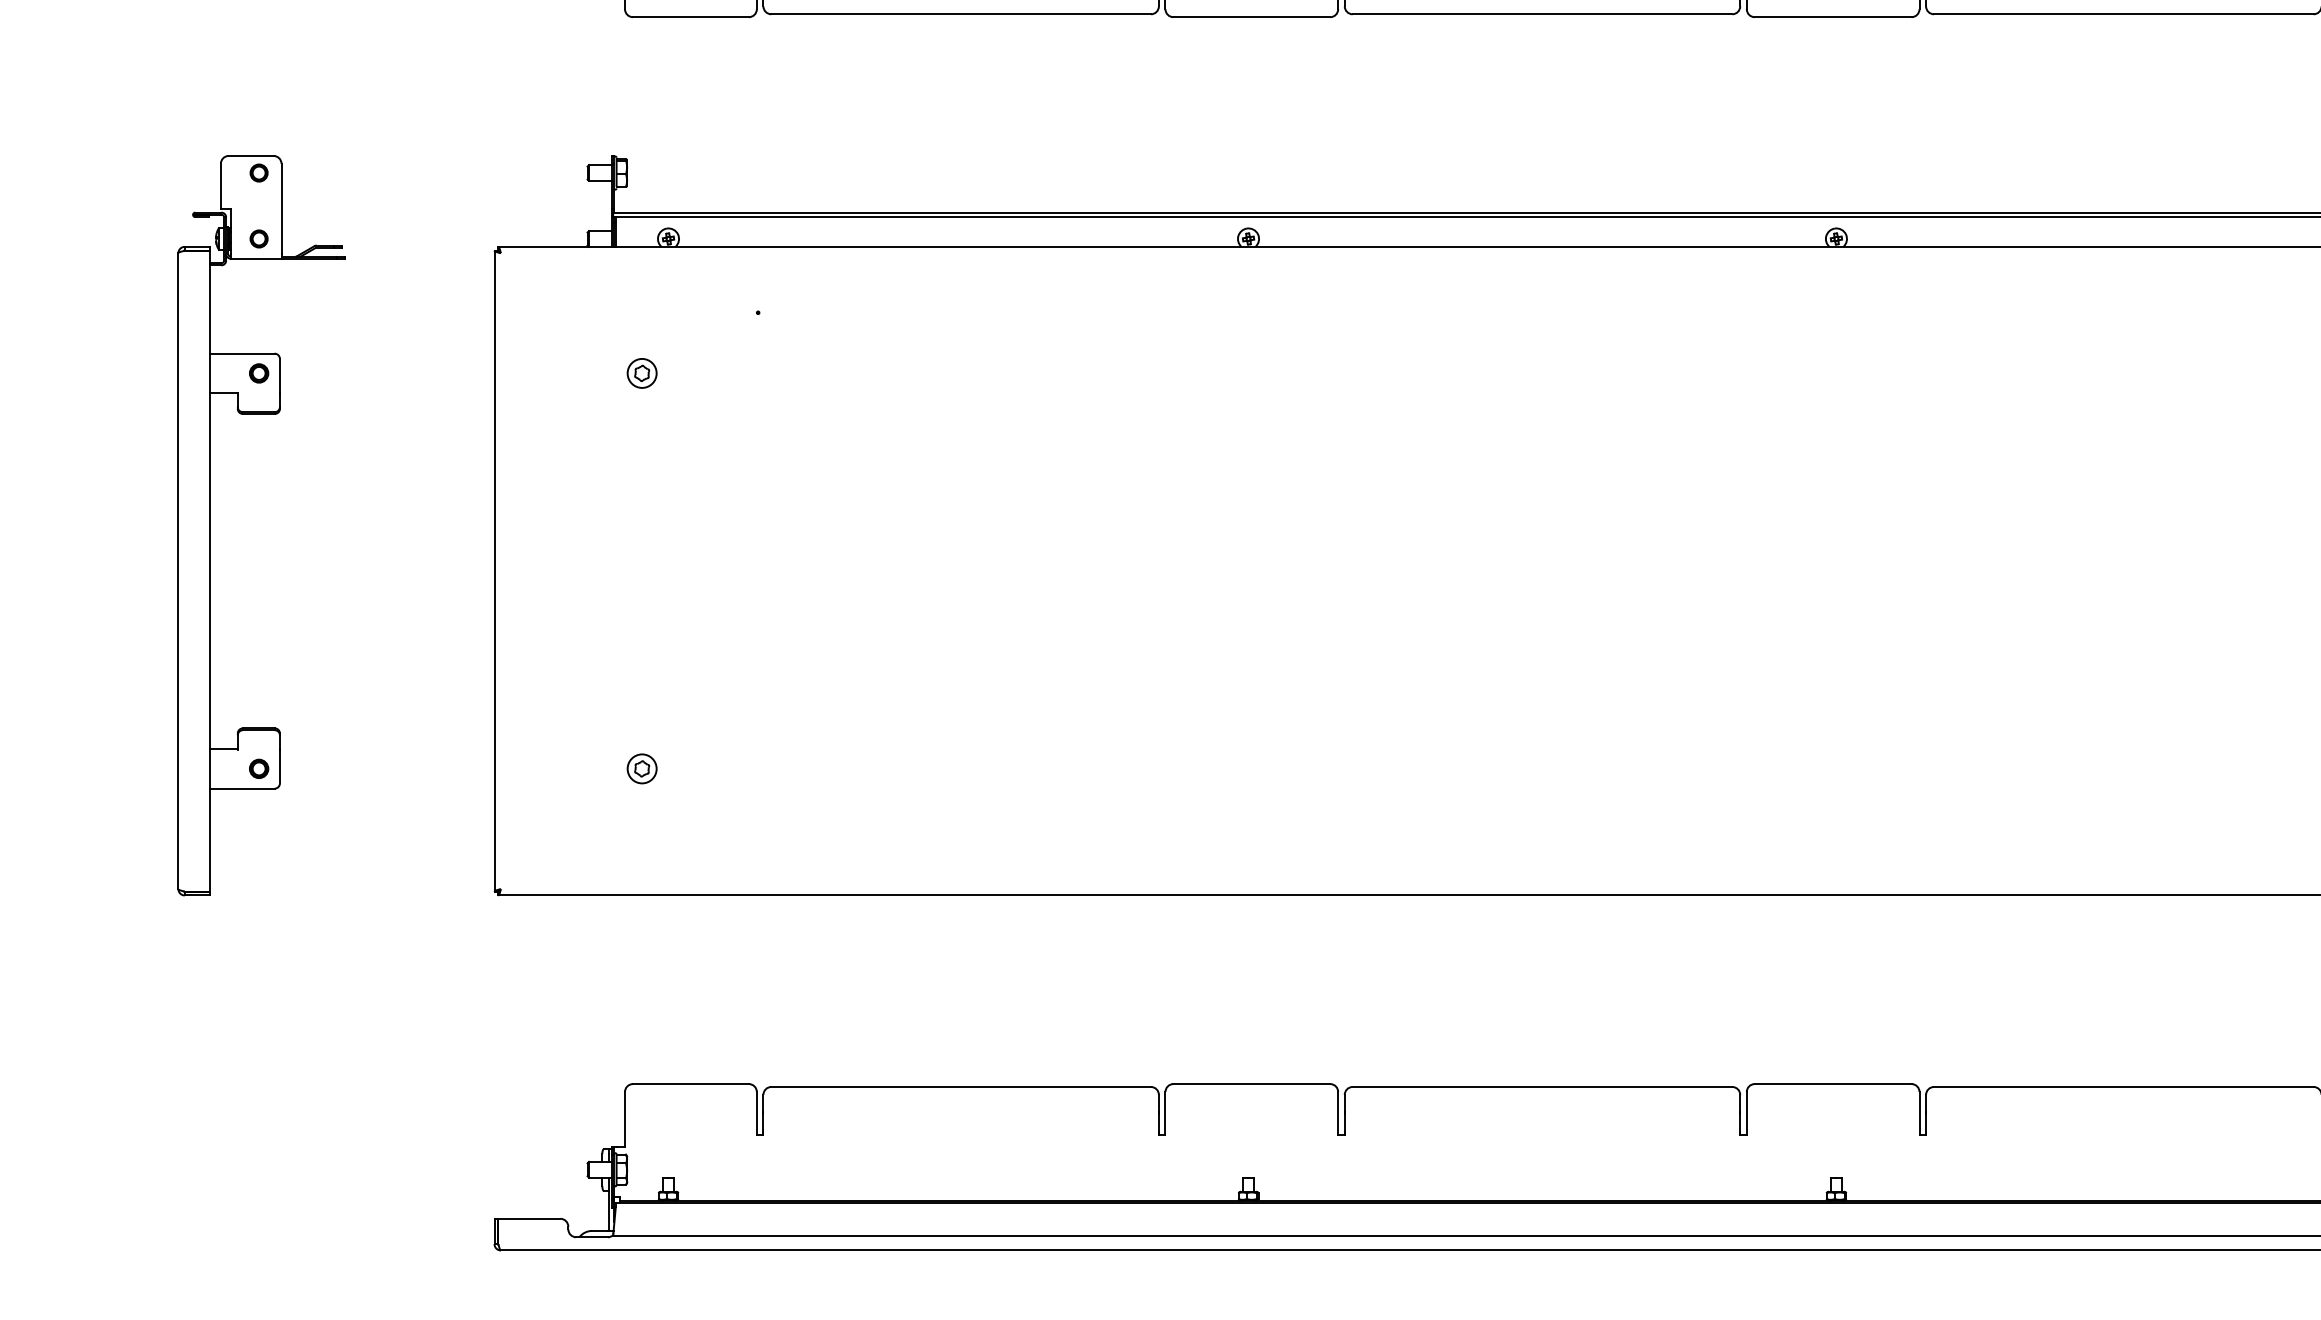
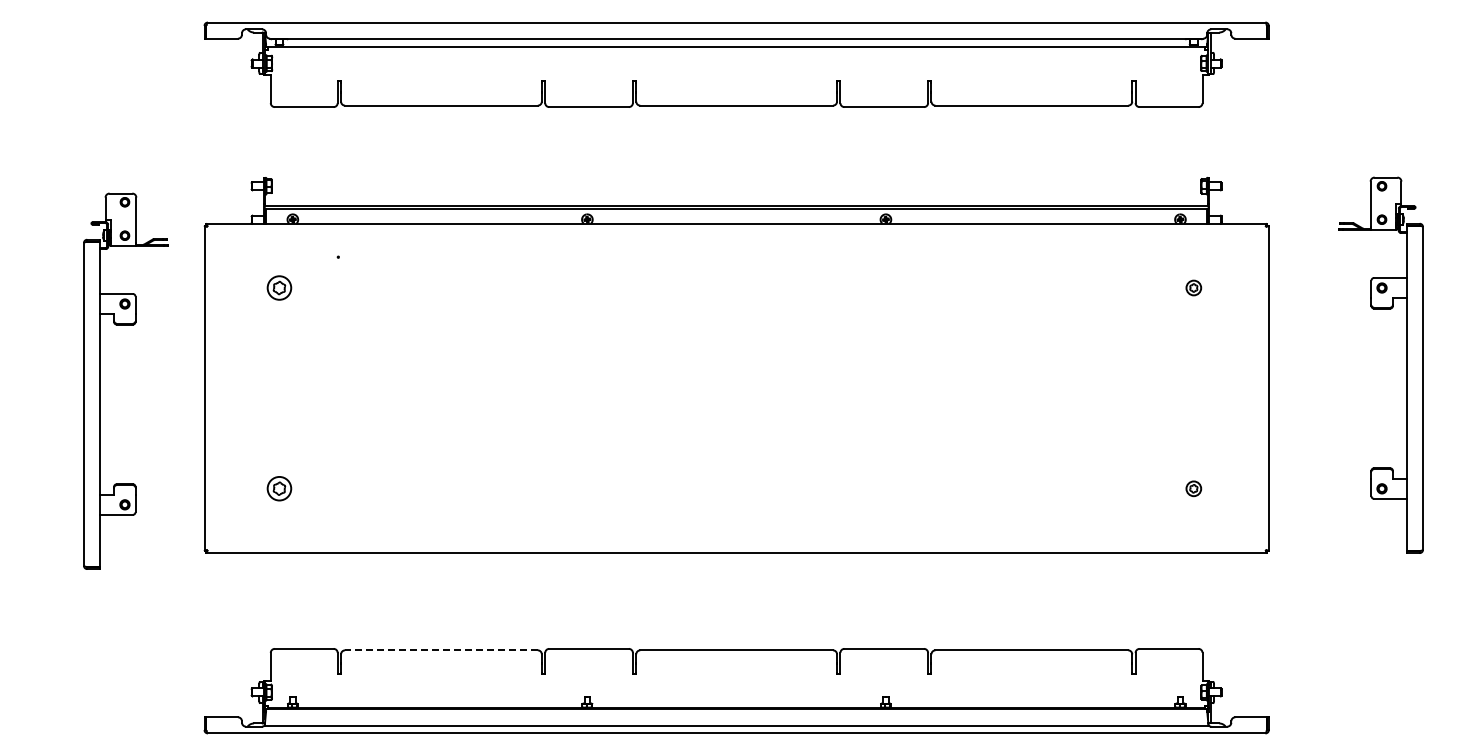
part: (642, 372) -> (279, 287), size x1.6
part: (210, 524) -> (100, 380), moved
part: (642, 768) -> (279, 488), size x1.6
line: (959, 1087) -> (440, 650), solid -> dashed

